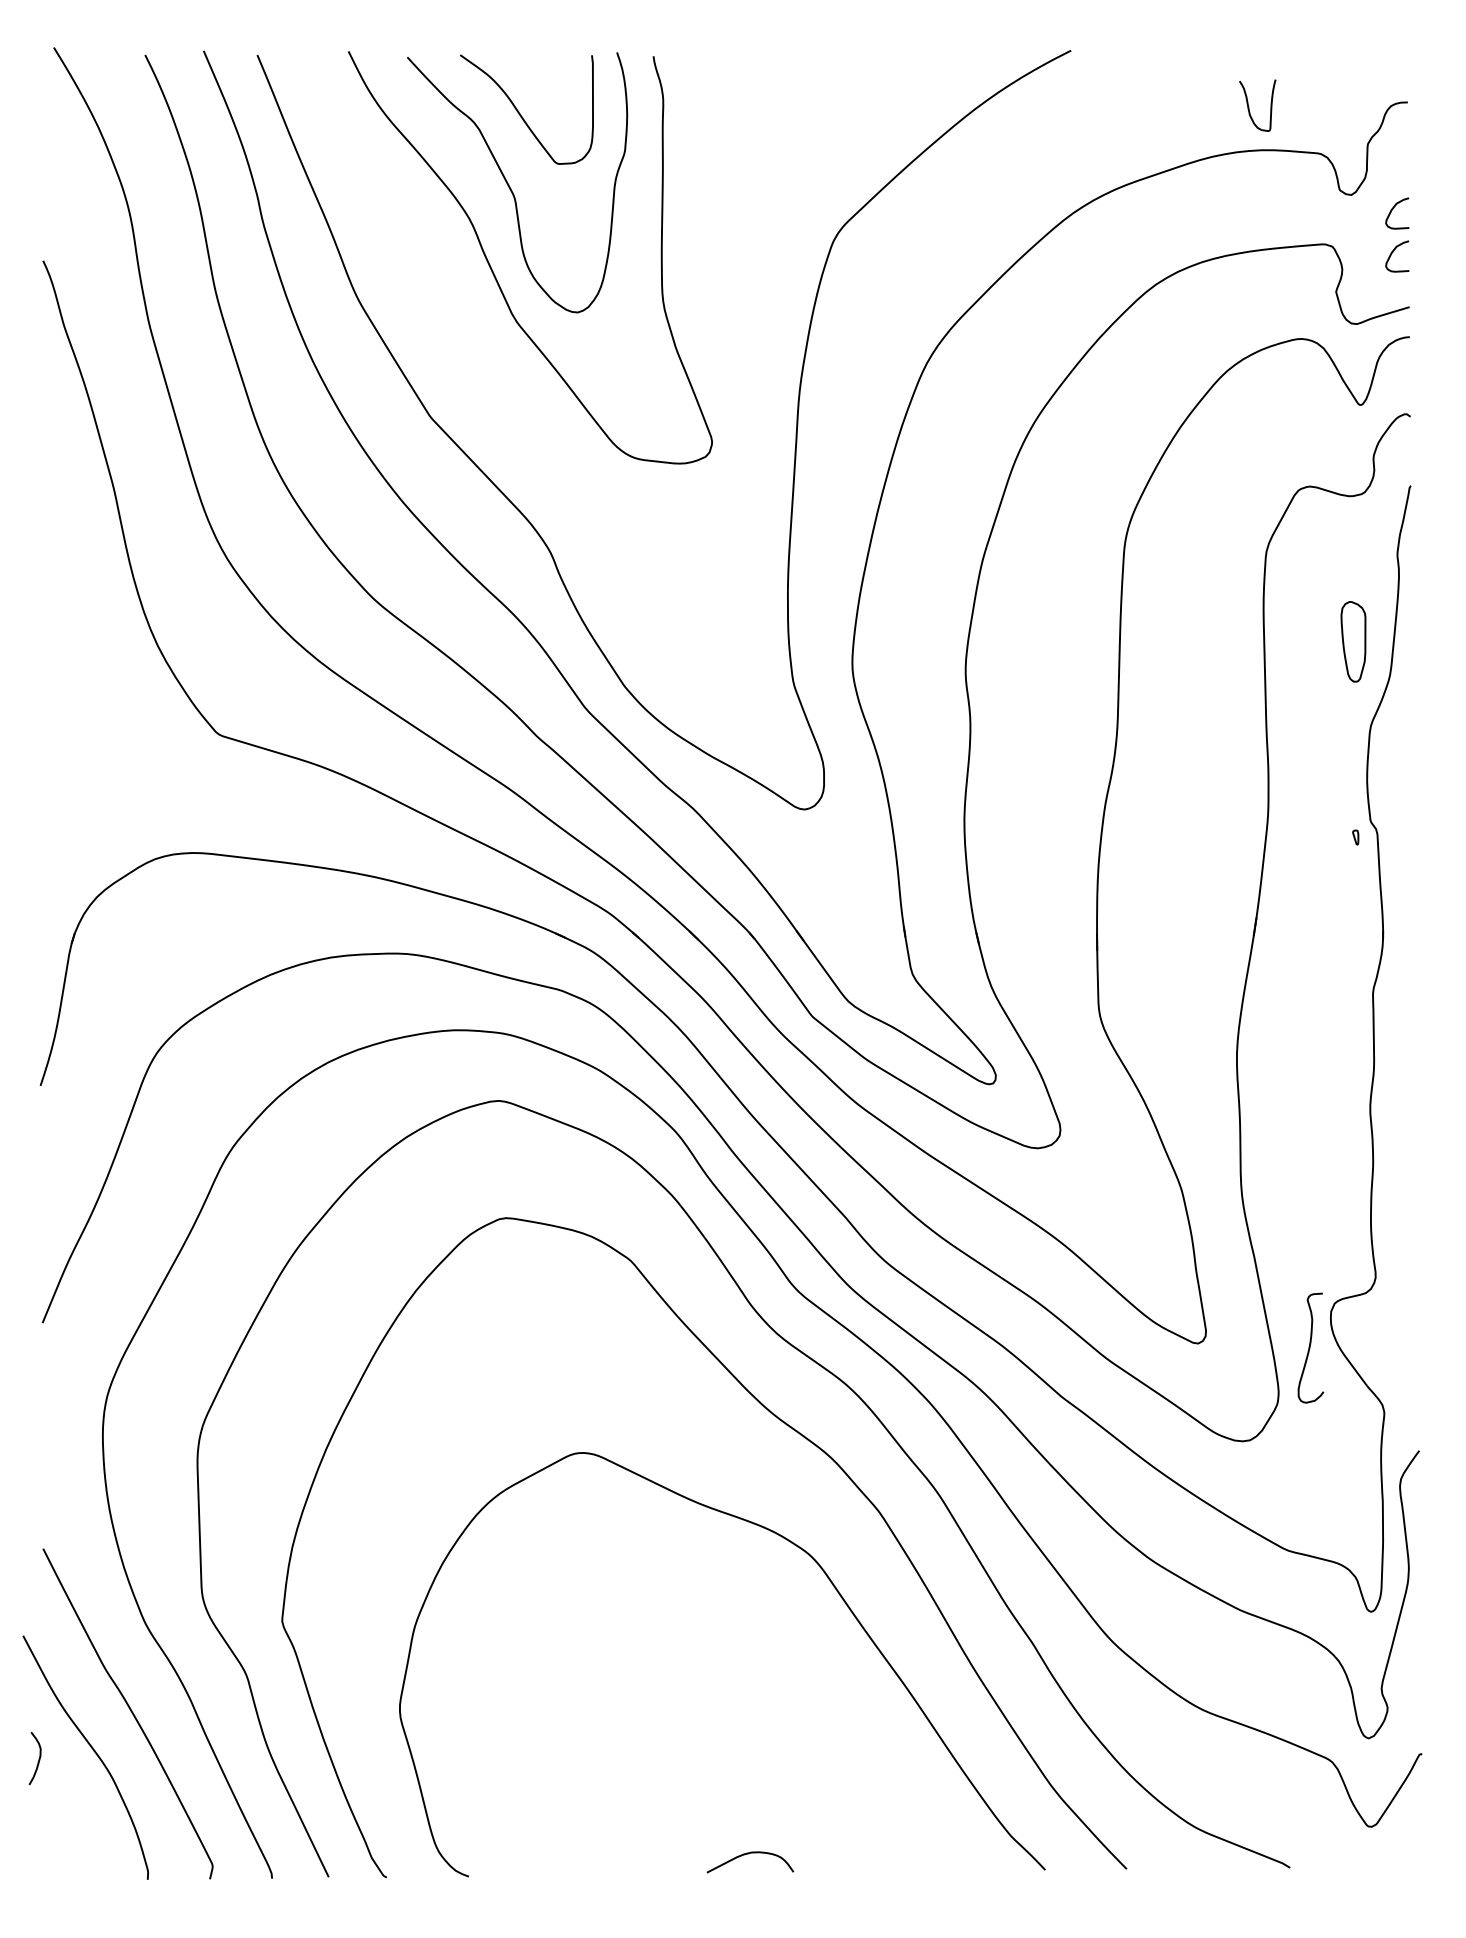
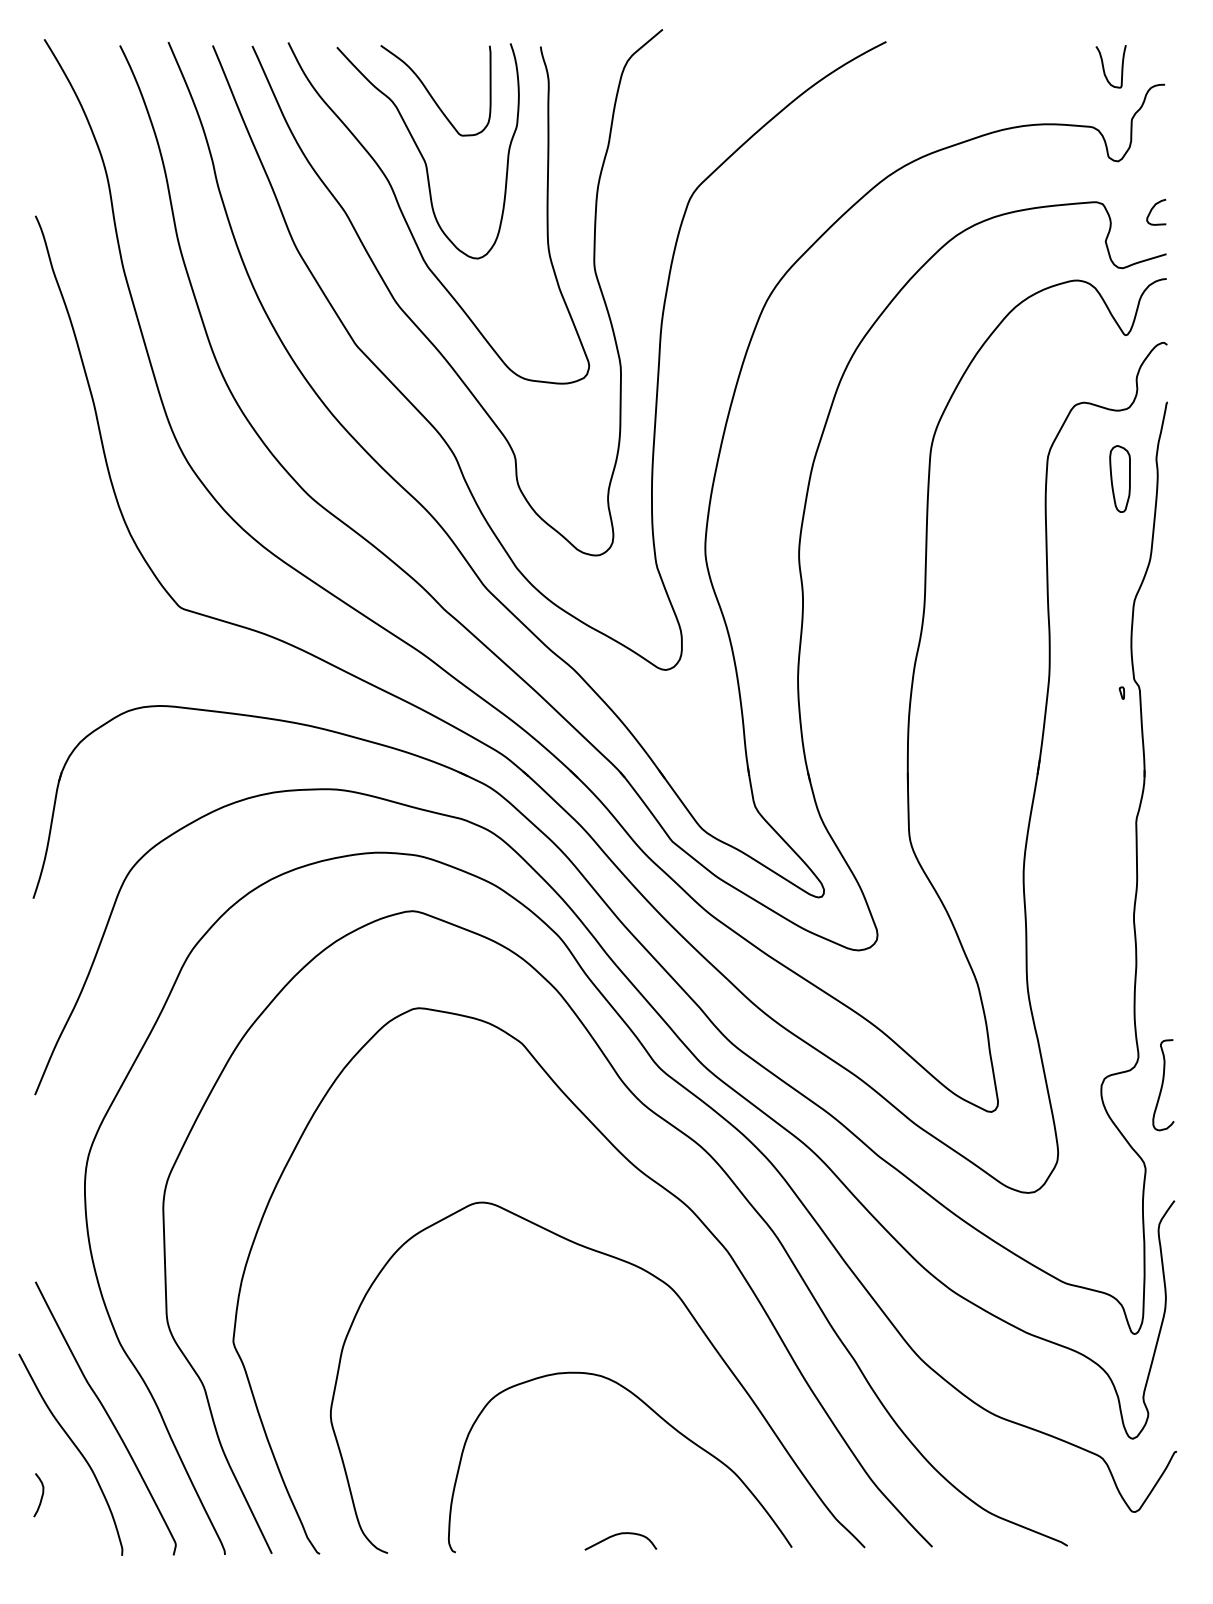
curve: (1249, 106) -> (1104, 67), moved
curve: (1393, 209) -> (1153, 173), removed
curve: (506, 395) -> (419, 327), added
part: (1353, 641) -> (1120, 478), moved
curve: (1310, 1347) -> (1163, 1084), moved
curve: (794, 1710) -> (657, 1415), added
curve: (38, 1758) -> (41, 1495), moved

